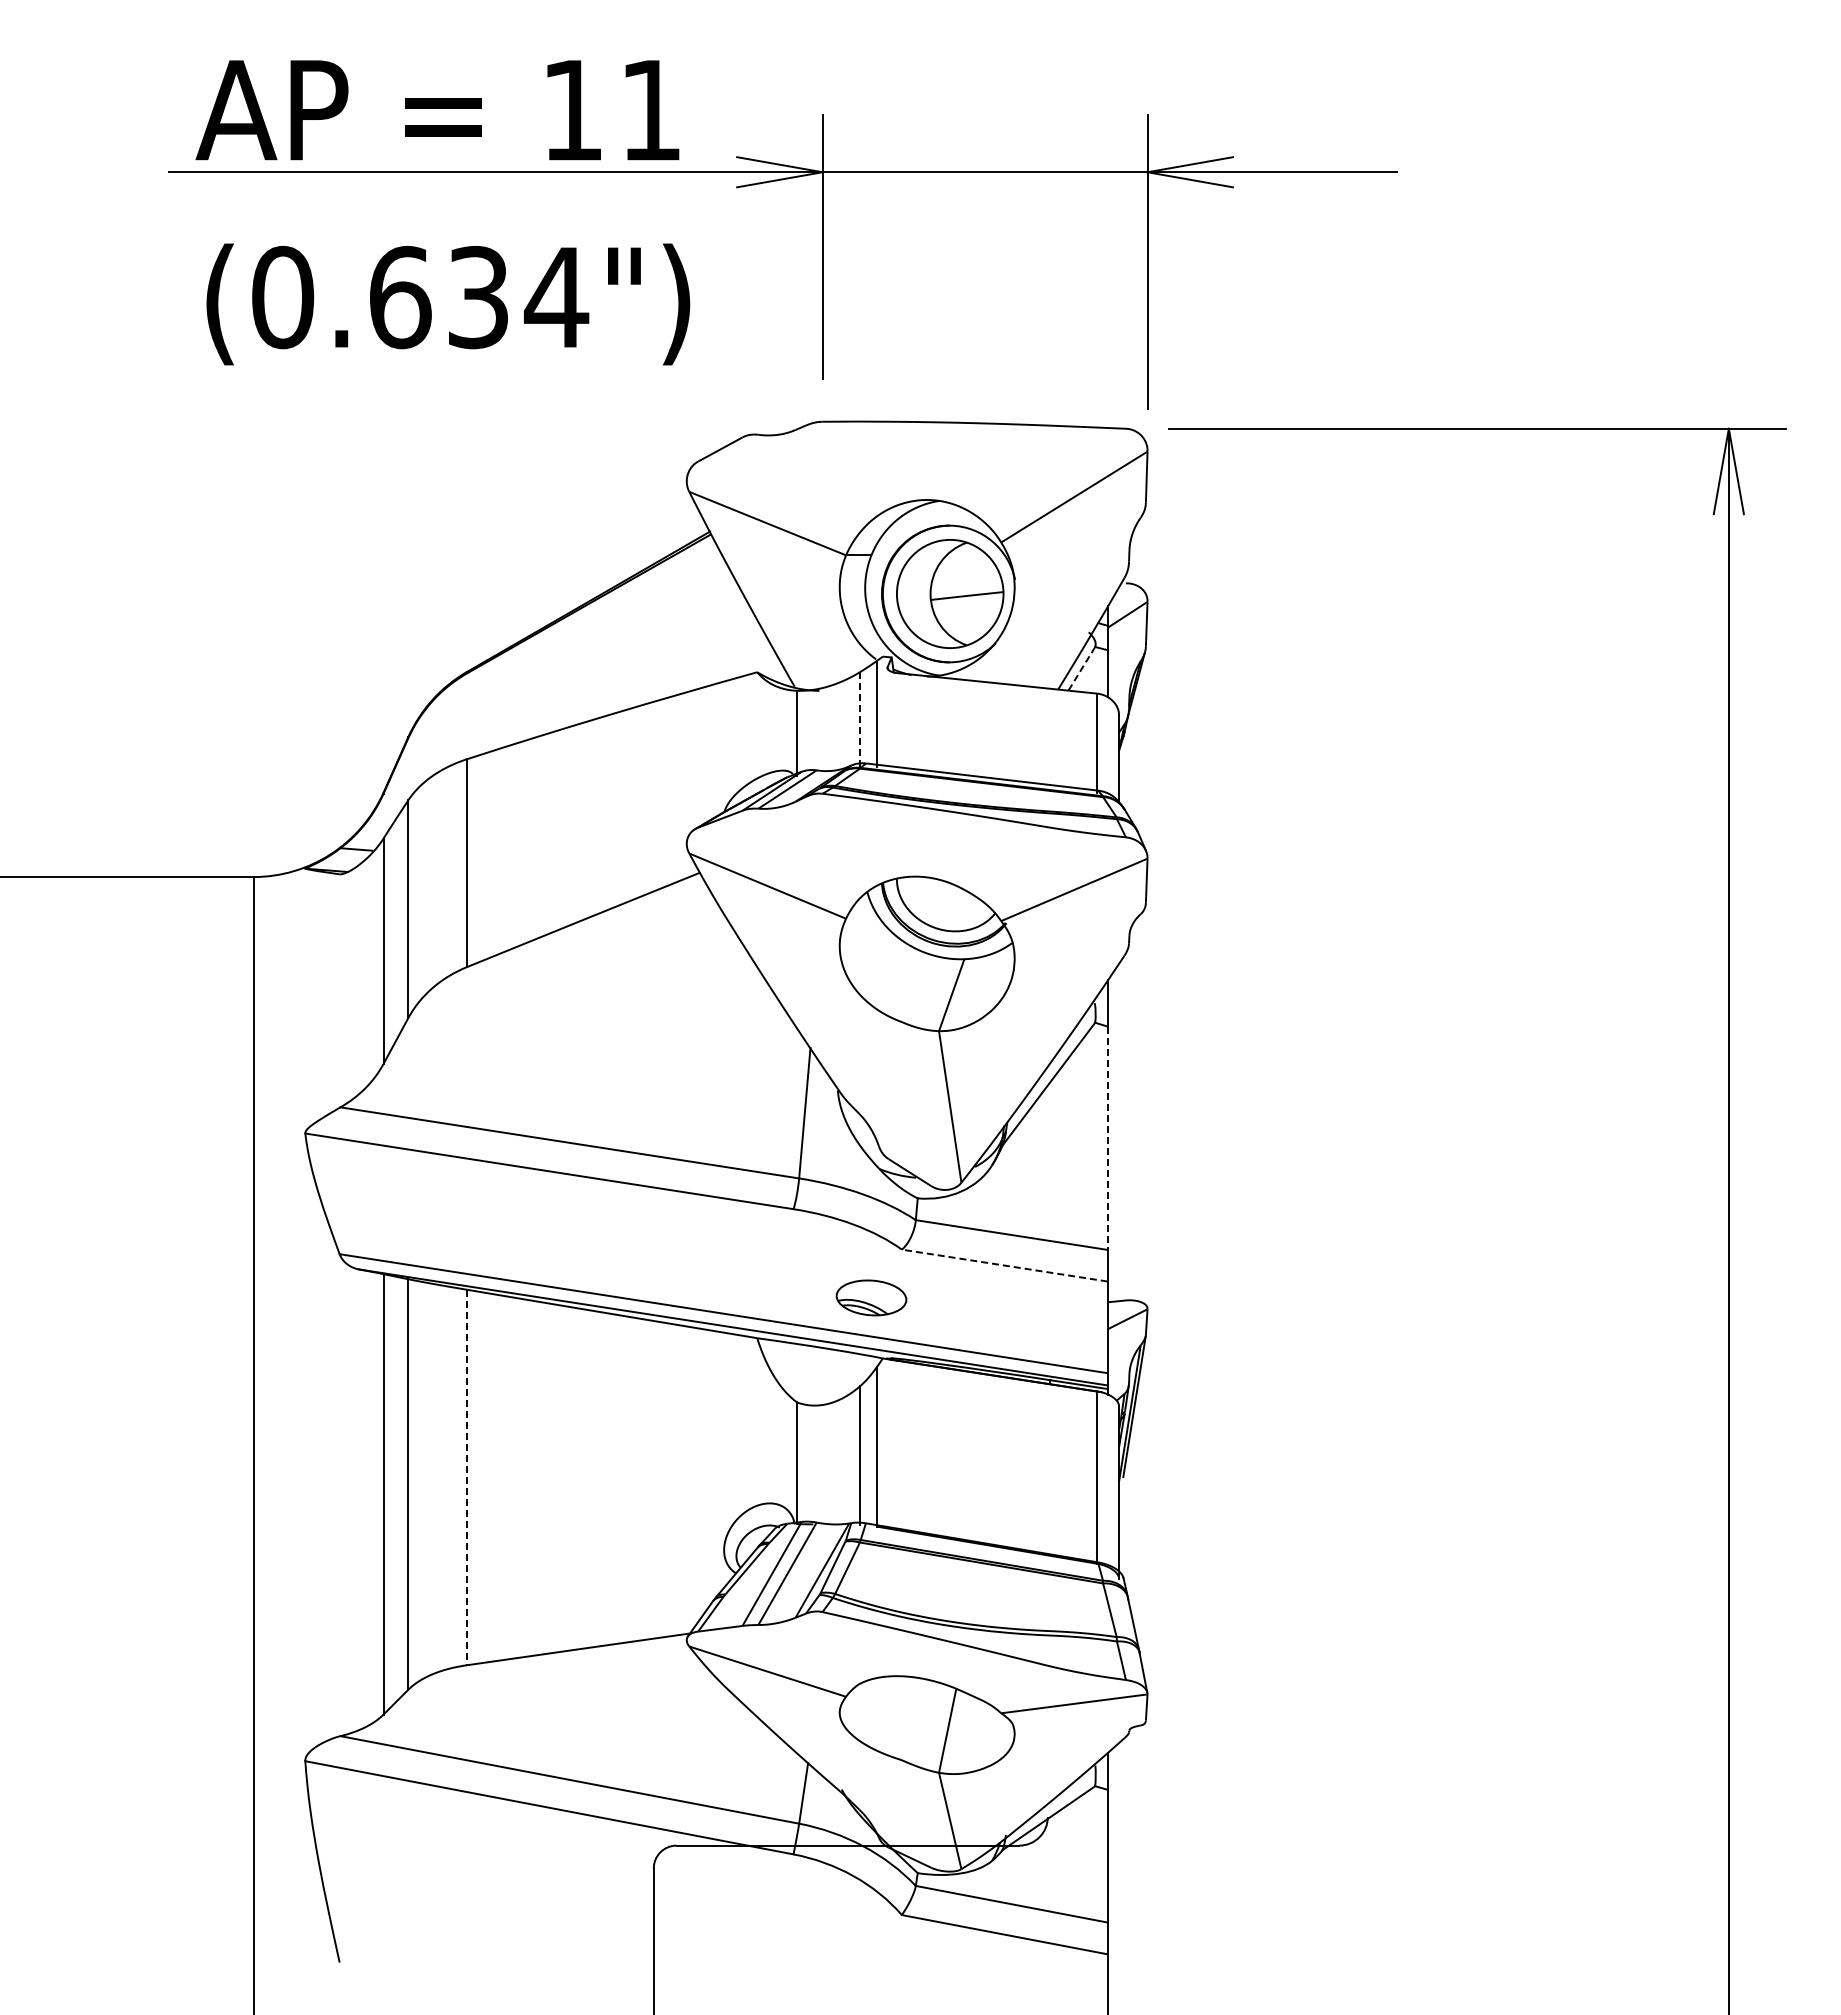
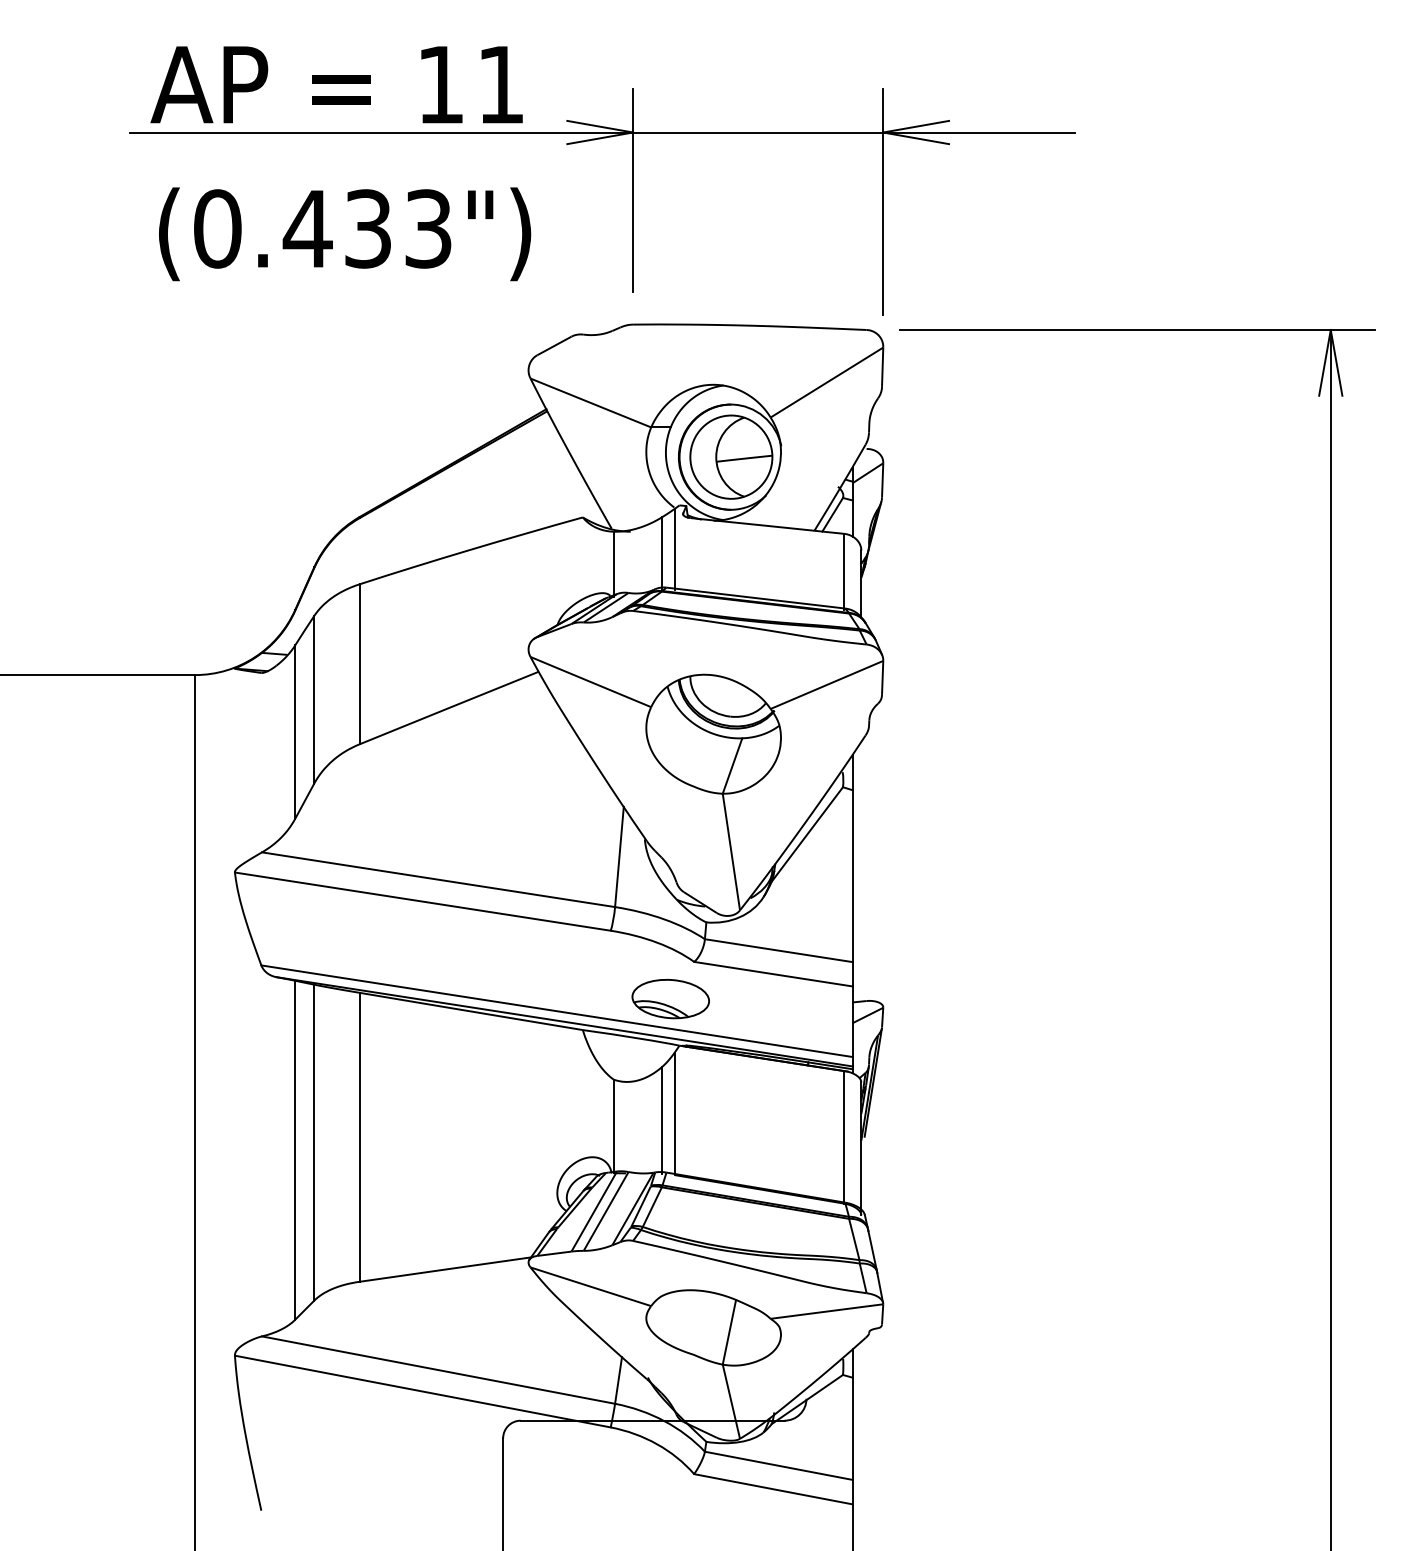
text: (478, 297) -> (368, 228), (0.634") -> (0.433")
line: (1081, 668) -> (832, 514), dashed -> solid
line: (860, 719) -> (662, 553), dashed -> solid
line: (1107, 1138) -> (852, 876), dashed -> solid
line: (1004, 1265) -> (773, 974), dashed -> solid
part: (871, 1297) -> (670, 998), size x1.43
line: (467, 1477) -> (359, 1137), dashed -> solid

